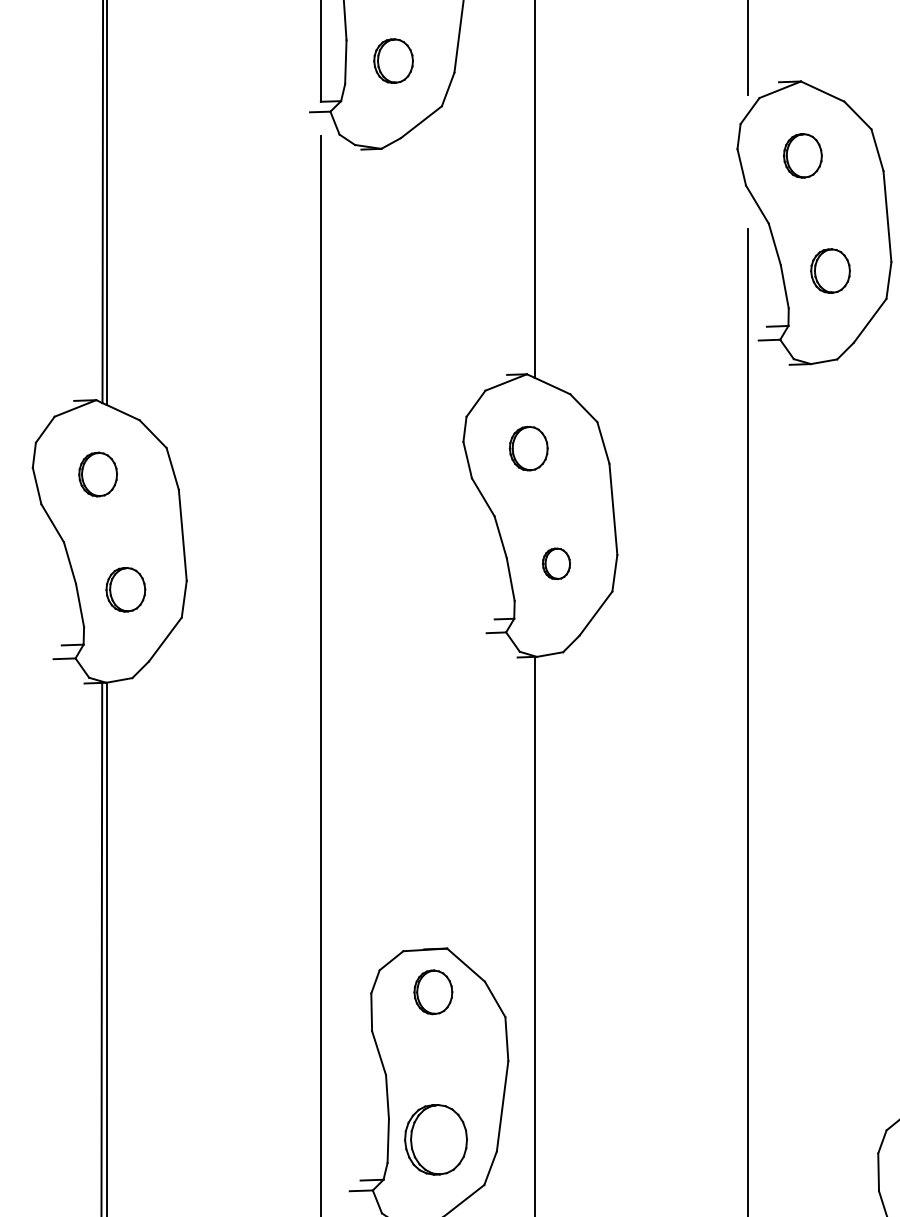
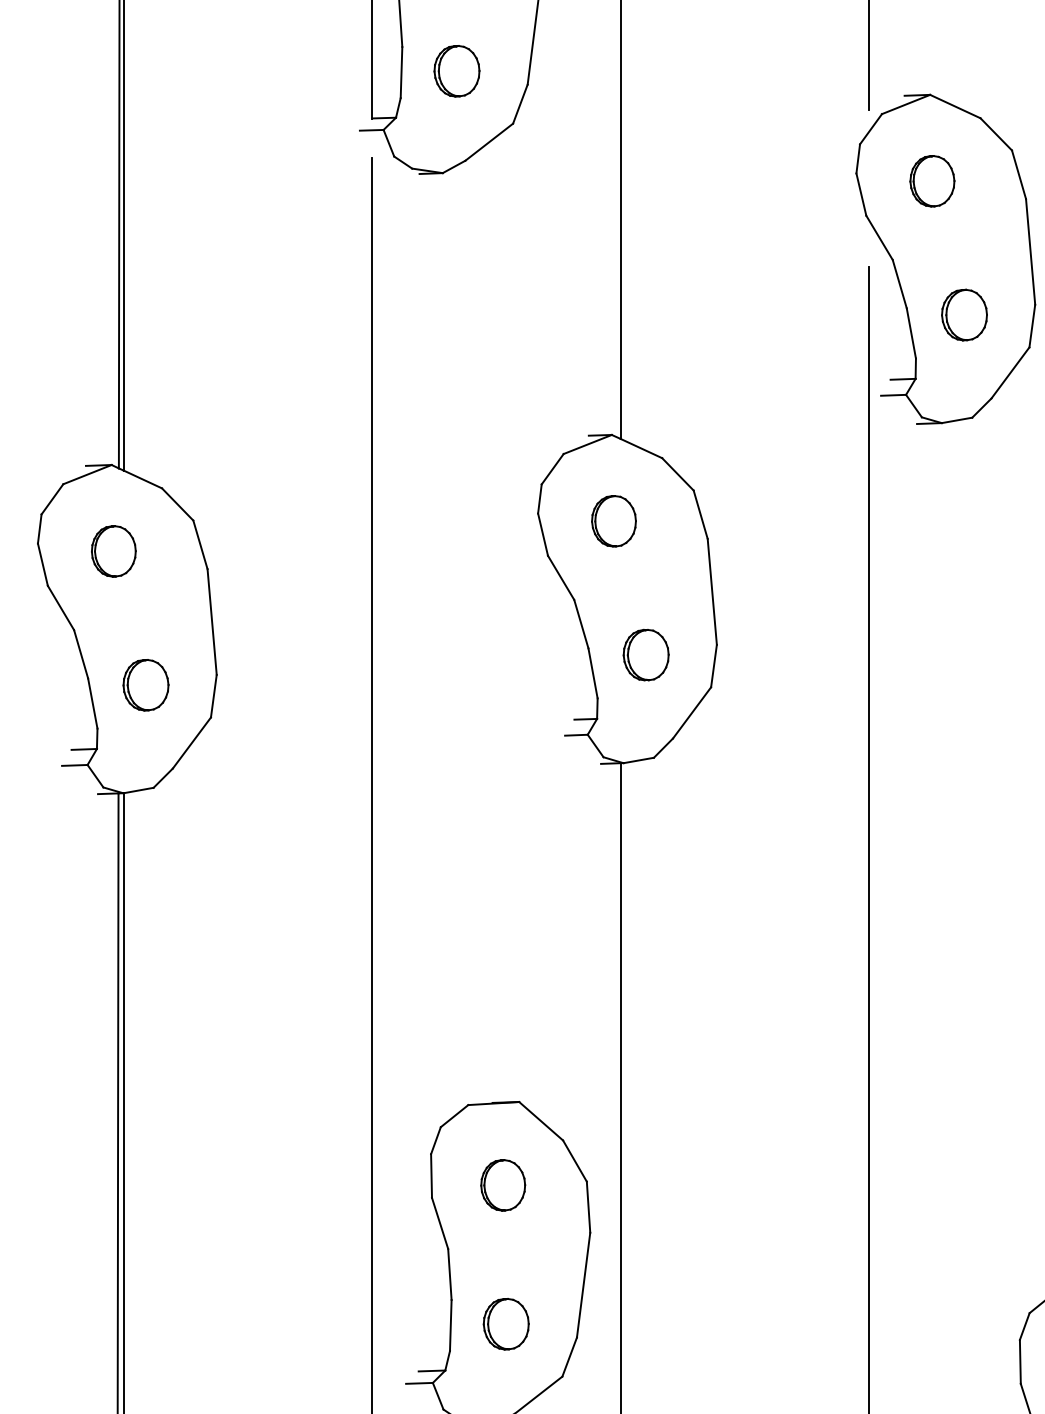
part: (556, 563) -> (646, 654), size x1.43
part: (433, 992) -> (503, 1185), moved
part: (435, 1139) -> (505, 1323), size x0.62

